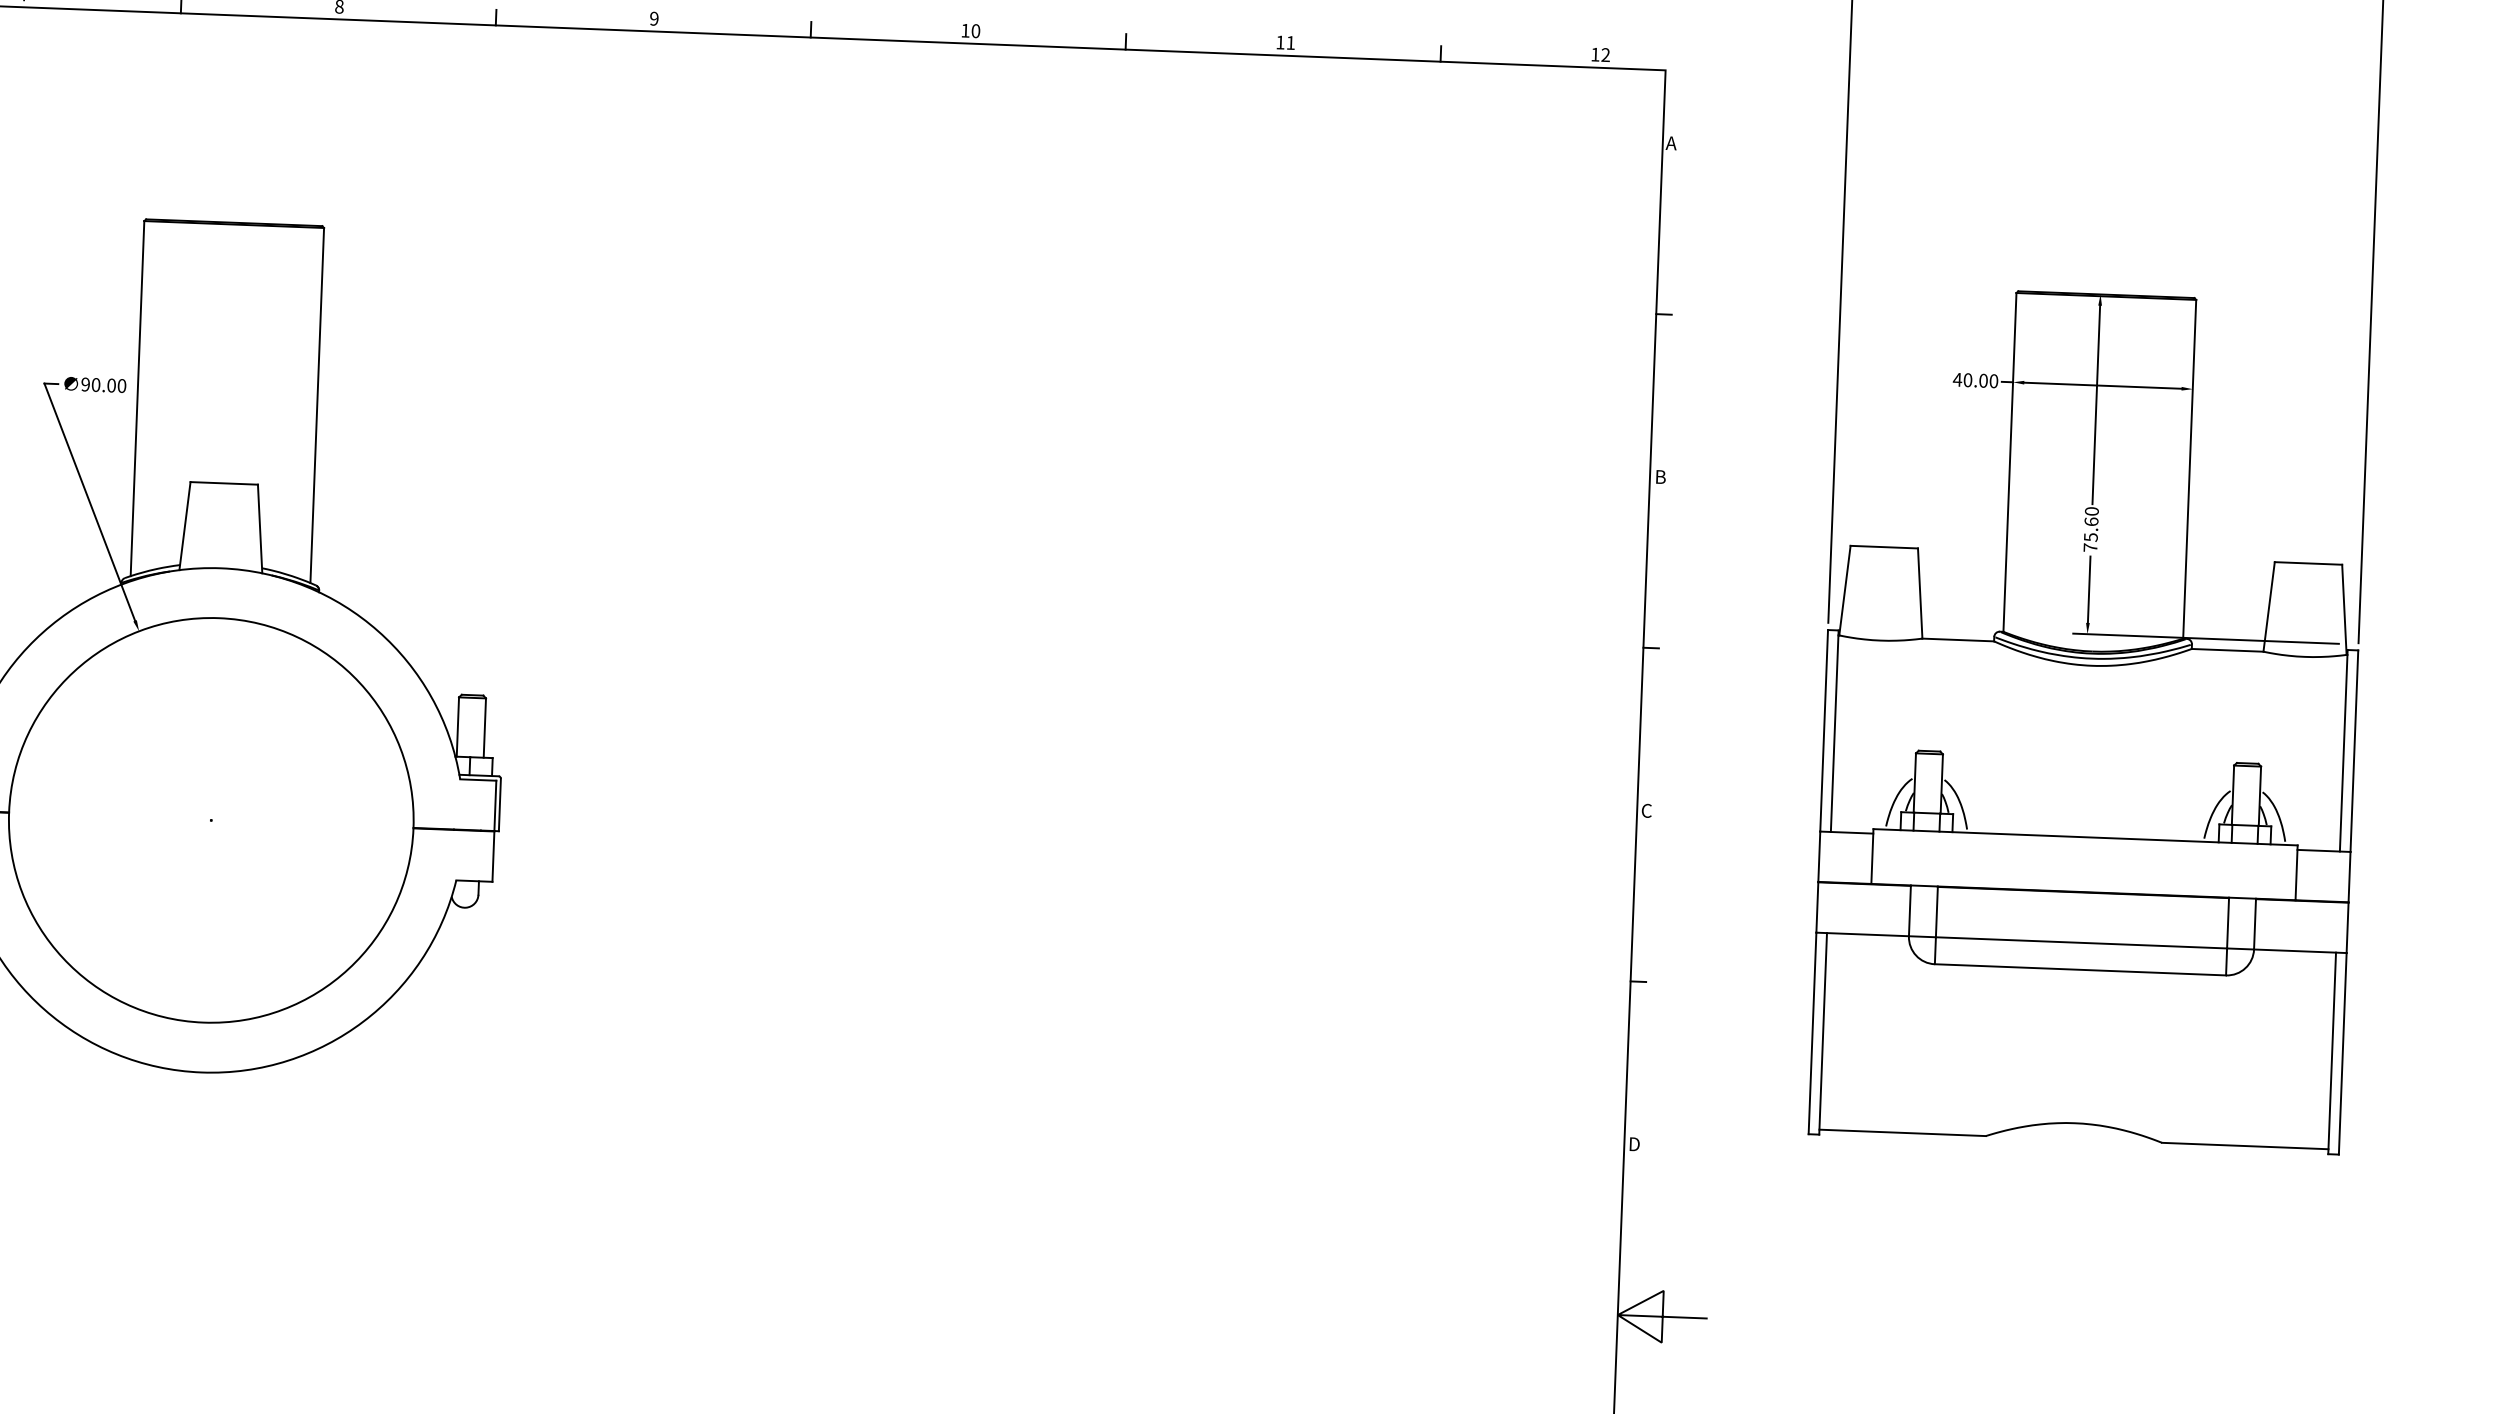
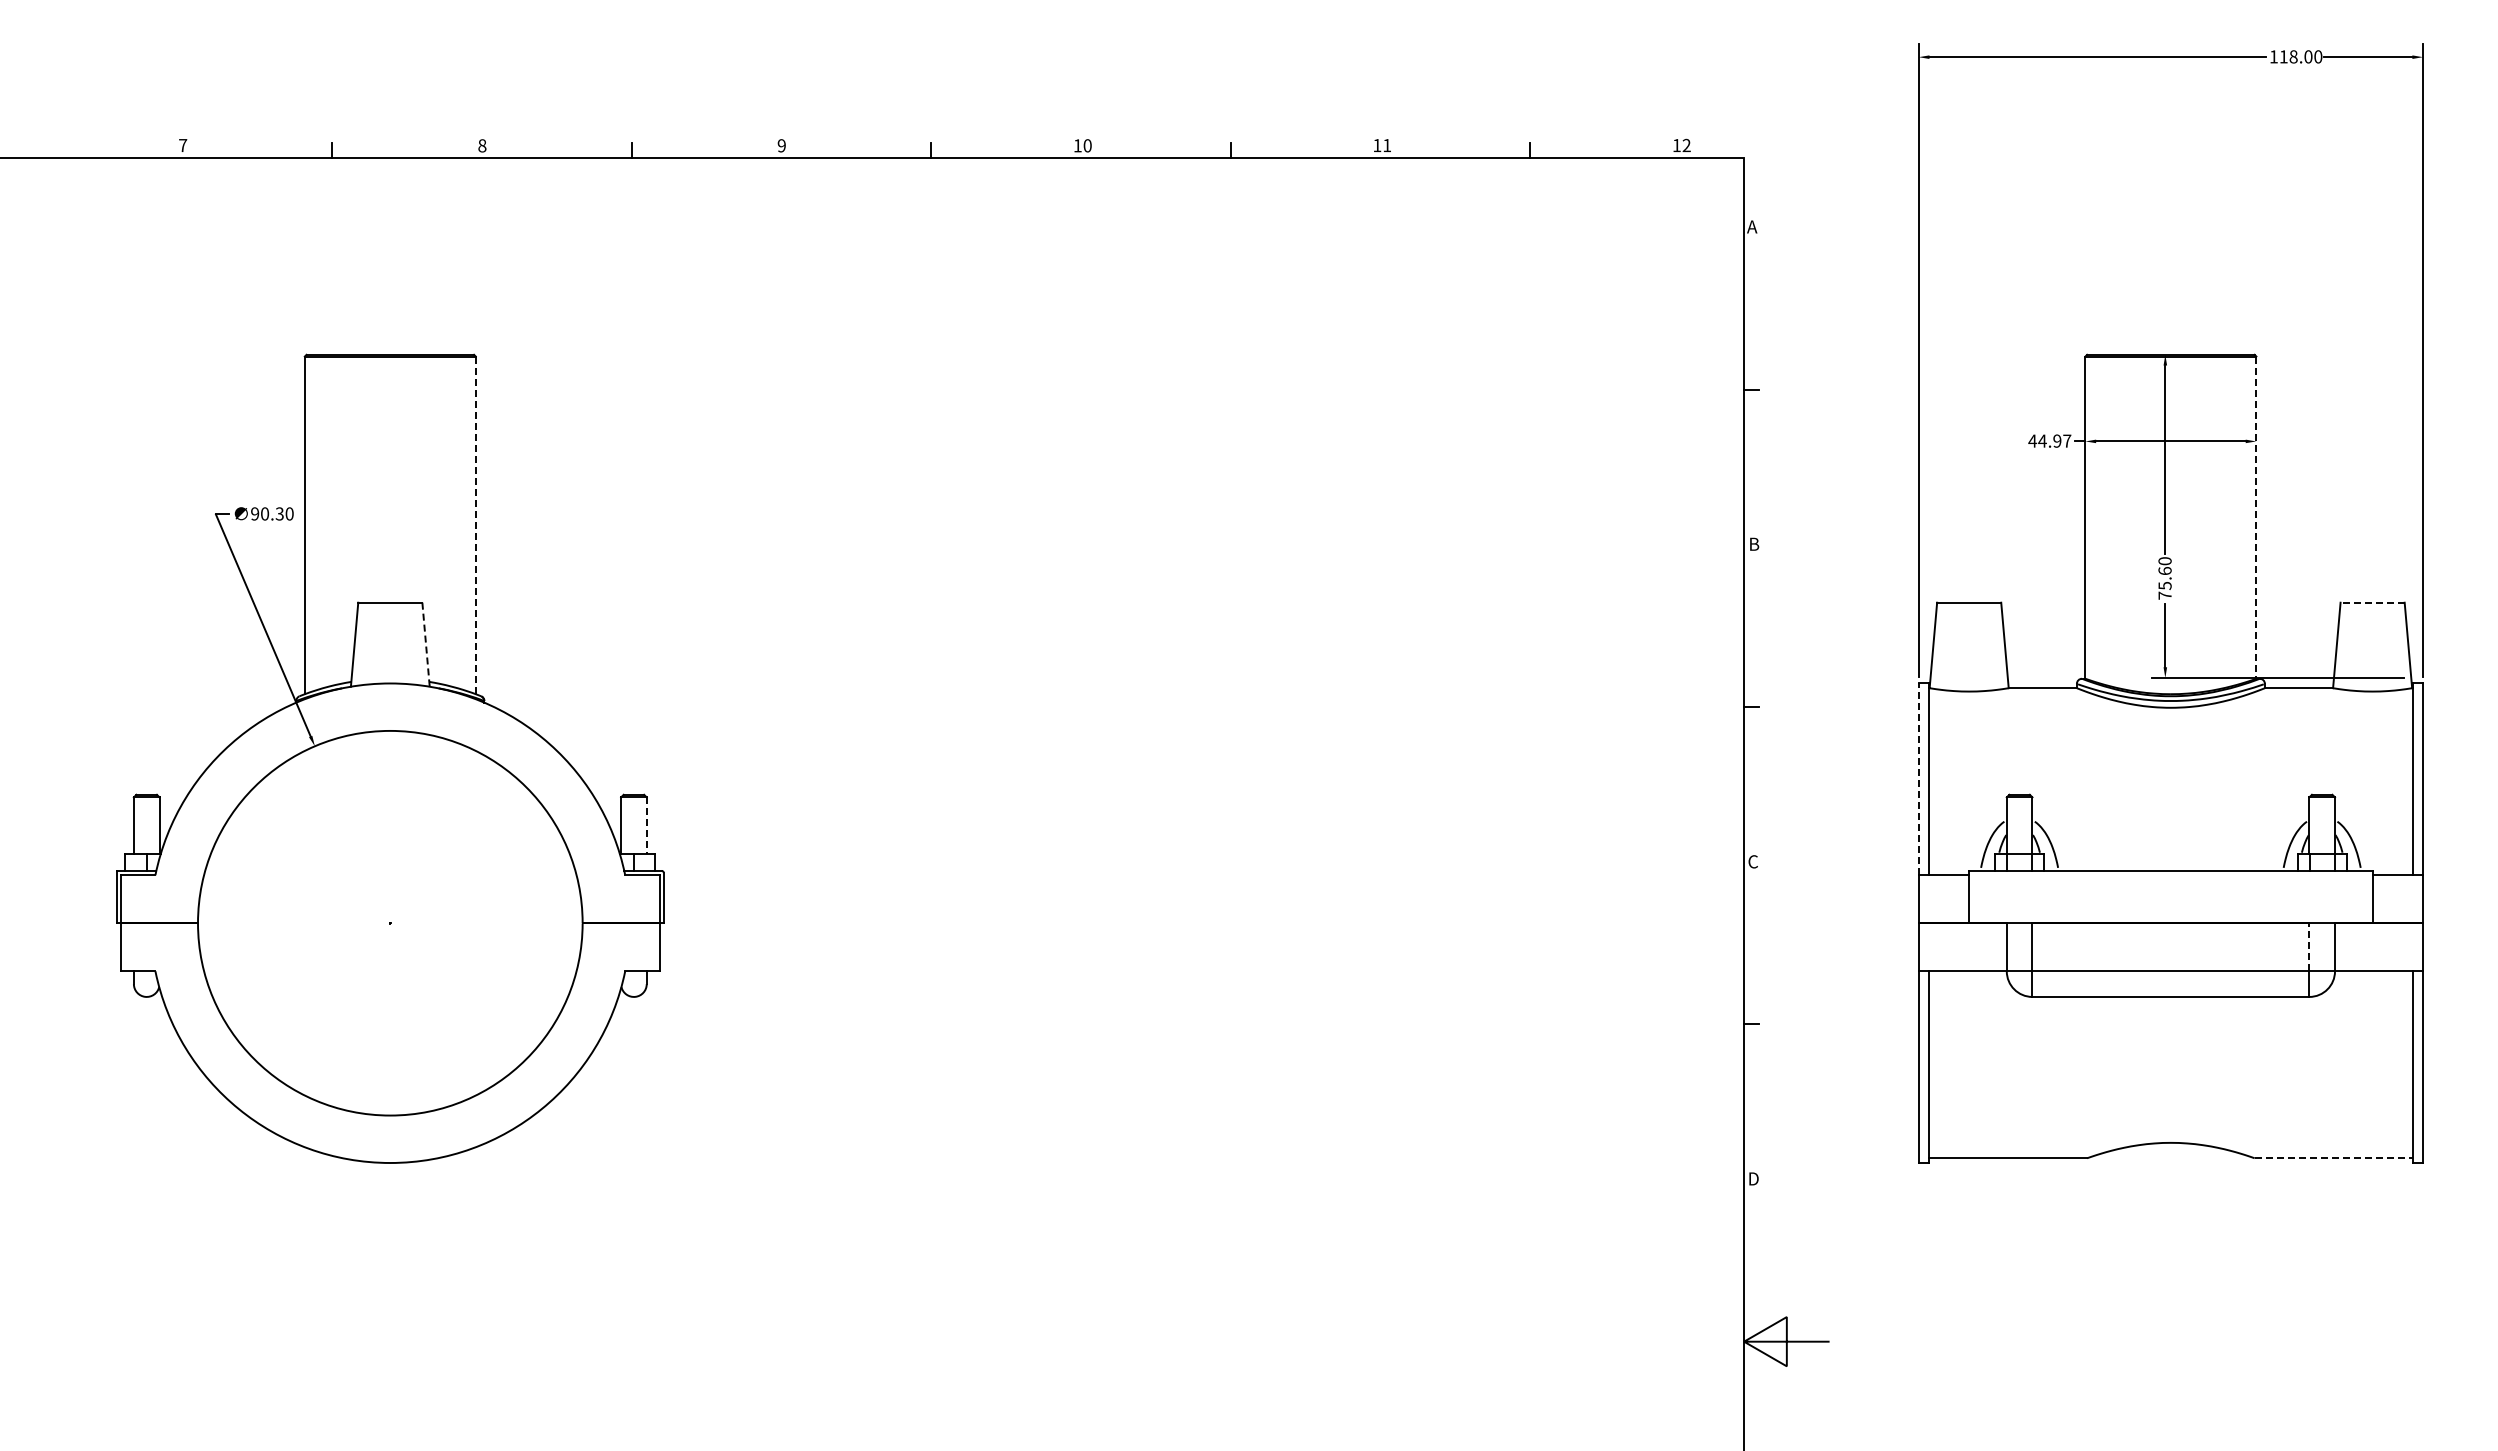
text: (1980, 380) -> (2054, 440), 40.00 -> 44.97
text: (111, 385) -> (279, 513), 90.00 -> 90.30
line: (316, 405) -> (475, 525), solid -> dashed
line: (2189, 470) -> (2256, 518), solid -> dashed
line: (260, 529) -> (426, 645), solid -> dashed
line: (2308, 563) -> (2372, 602), solid -> dashed
line: (484, 729) -> (646, 826), solid -> dashed
line: (1823, 730) -> (1918, 779), solid -> dashed
line: (2228, 923) -> (2309, 947), solid -> dashed
line: (2245, 1146) -> (2334, 1158), solid -> dashed

